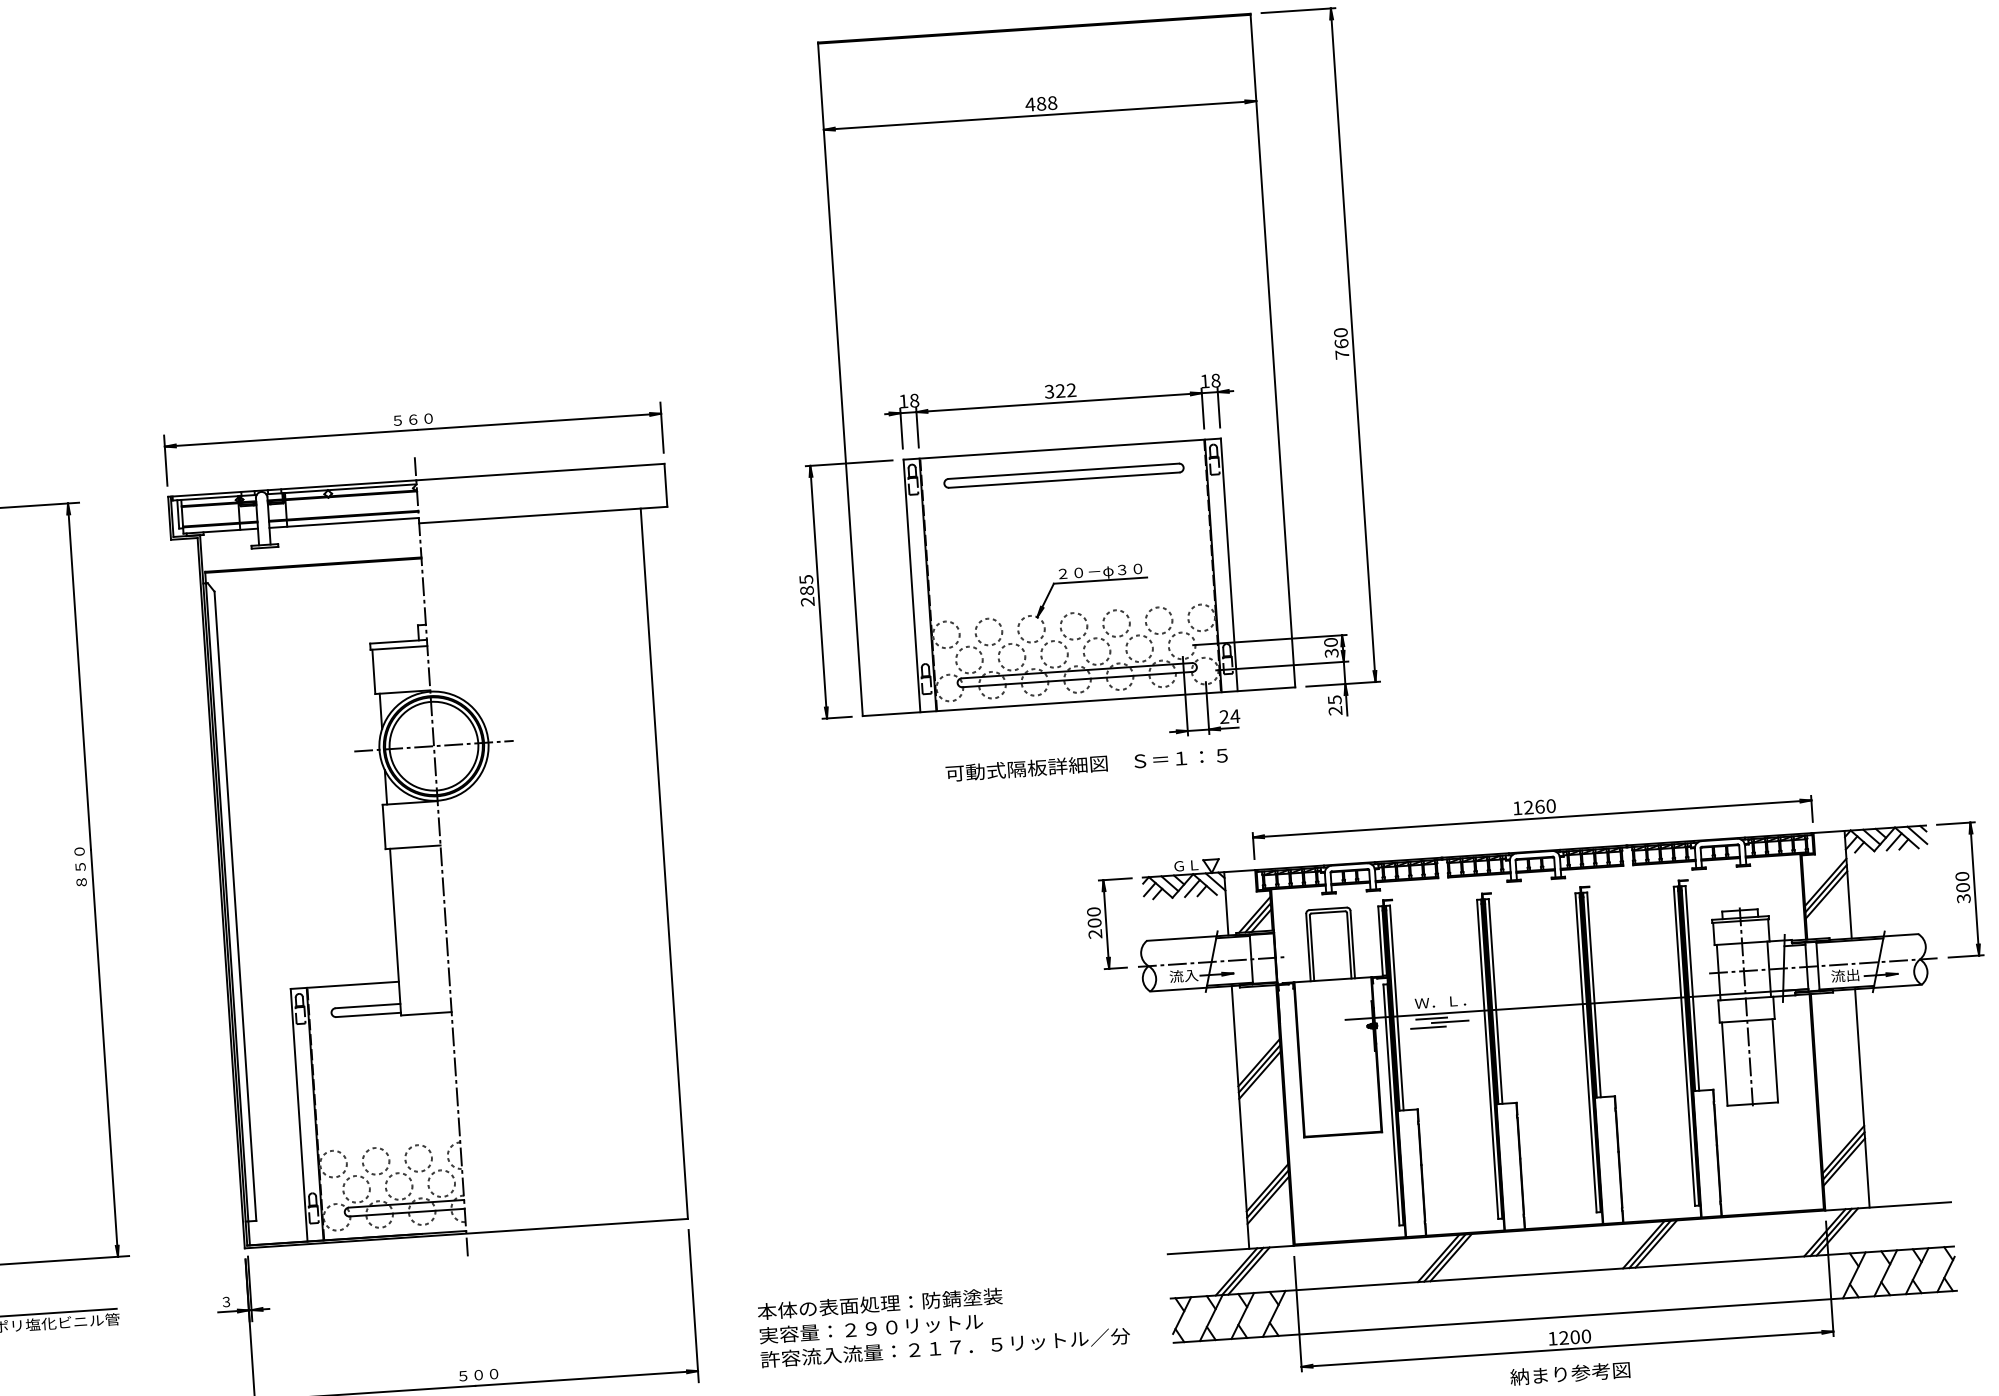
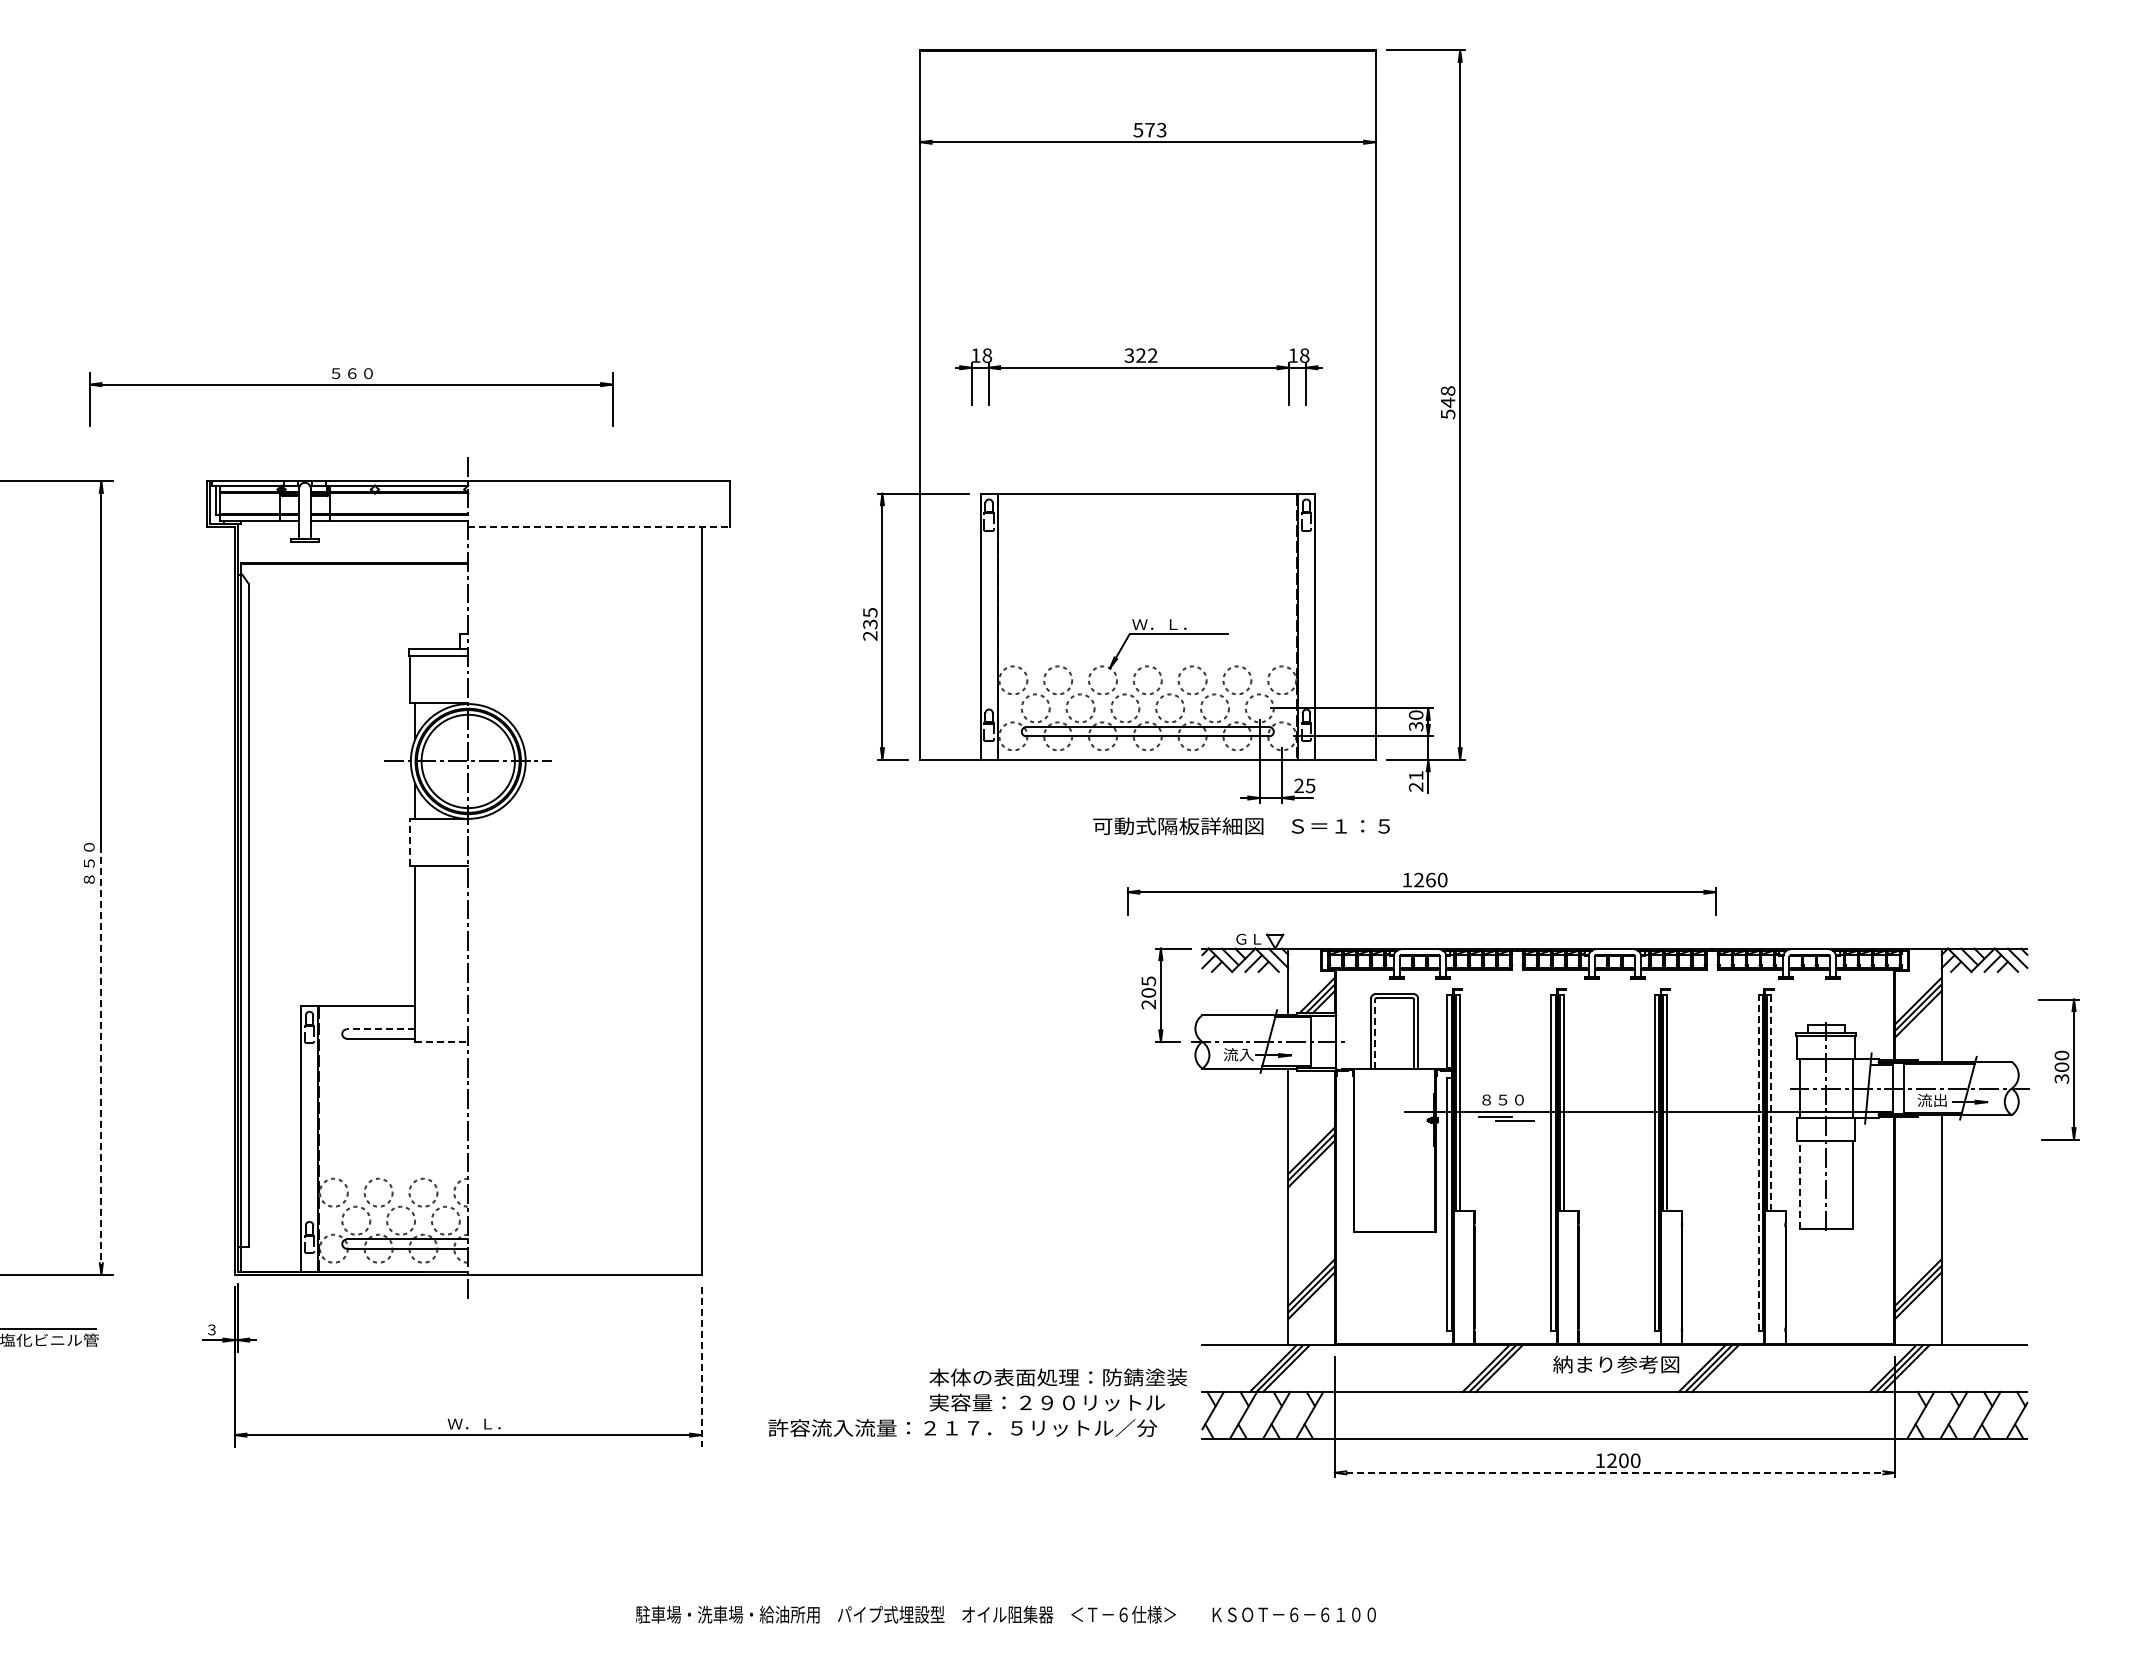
text: (1040, 103) -> (1149, 129), 488 -> 573
text: (1341, 343) -> (1447, 402), 760 -> 548
part: (1058, 403) -> (1138, 368), moved
part: (413, 431) -> (351, 385), moved
part: (1063, 475) -> (1147, 521), removed
line: (542, 514) -> (598, 526), solid -> dashed
text: (1098, 572) -> (1177, 625), ２０－φ３０ -> Ｗ．Ｌ．
text: (807, 590) -> (870, 624), 285 -> 235
text: (1335, 699) -> (1416, 775), 25 -> 21
text: (1235, 715) -> (1310, 785), 24 -> 25
text: (1086, 764) -> (1241, 826), moved
part: (1531, 820) -> (1421, 893), moved
line: (384, 826) -> (410, 842), solid -> dashed
part: (1959, 889) -> (2058, 1069), moved
text: (1093, 912) -> (1148, 981), 200 -> 205
line: (1312, 948) -> (1375, 1034), solid -> dashed
line: (1692, 988) -> (1771, 1103), solid -> dashed
text: (1440, 1001) -> (1505, 1099), Ｗ．Ｌ． -> ８５０
line: (367, 1006) -> (380, 1029), solid -> dashed
line: (426, 1013) -> (441, 1041), solid -> dashed
line: (1428, 1027) -> (1491, 1125), removed
line: (1684, 1045) -> (1758, 1162), solid -> dashed
line: (104, 1054) -> (101, 1061), solid -> dashed
line: (1724, 1063) -> (1799, 1184), solid -> dashed
line: (693, 1306) -> (701, 1367), solid -> dashed
text: (880, 1315) -> (1057, 1389), moved
line: (1568, 1348) -> (1615, 1472), solid -> dashed
text: (1570, 1373) -> (1616, 1364), moved
text: (480, 1374) -> (473, 1423), ５００ -> Ｗ．Ｌ．

